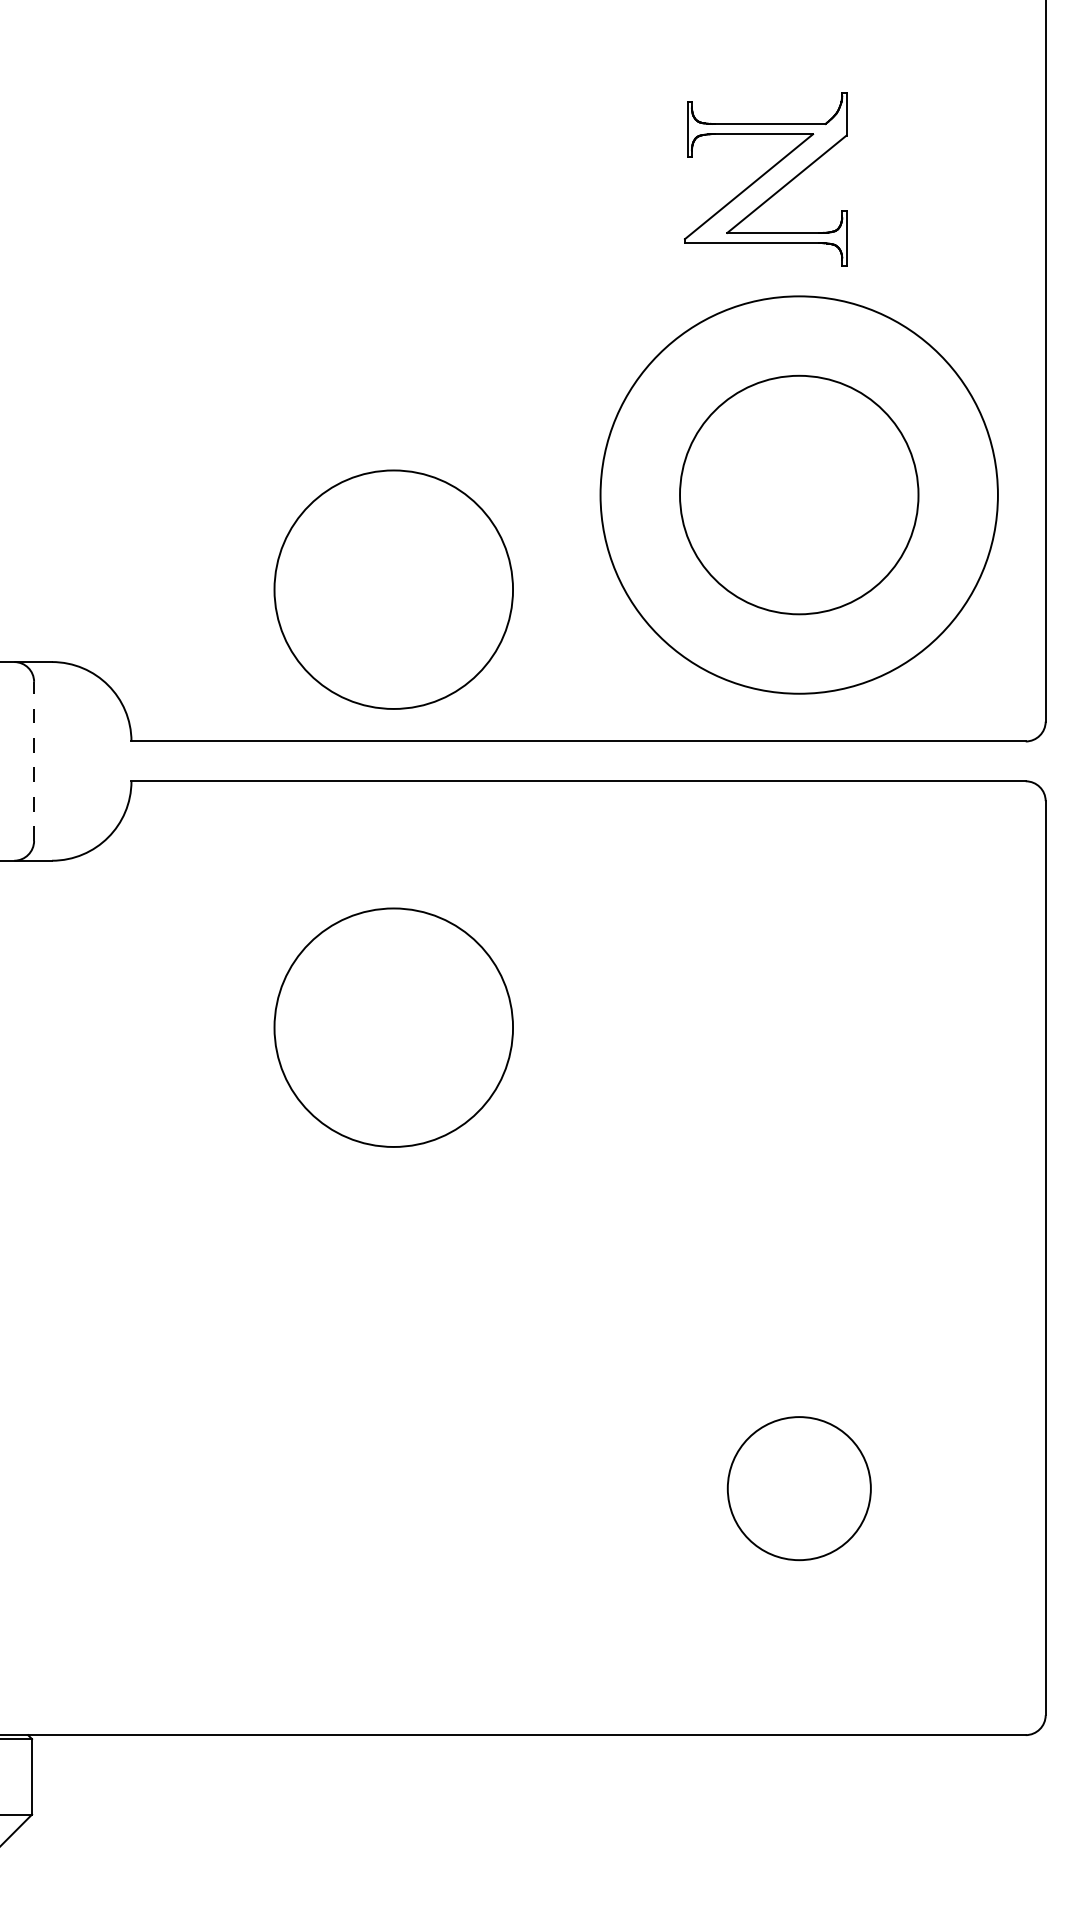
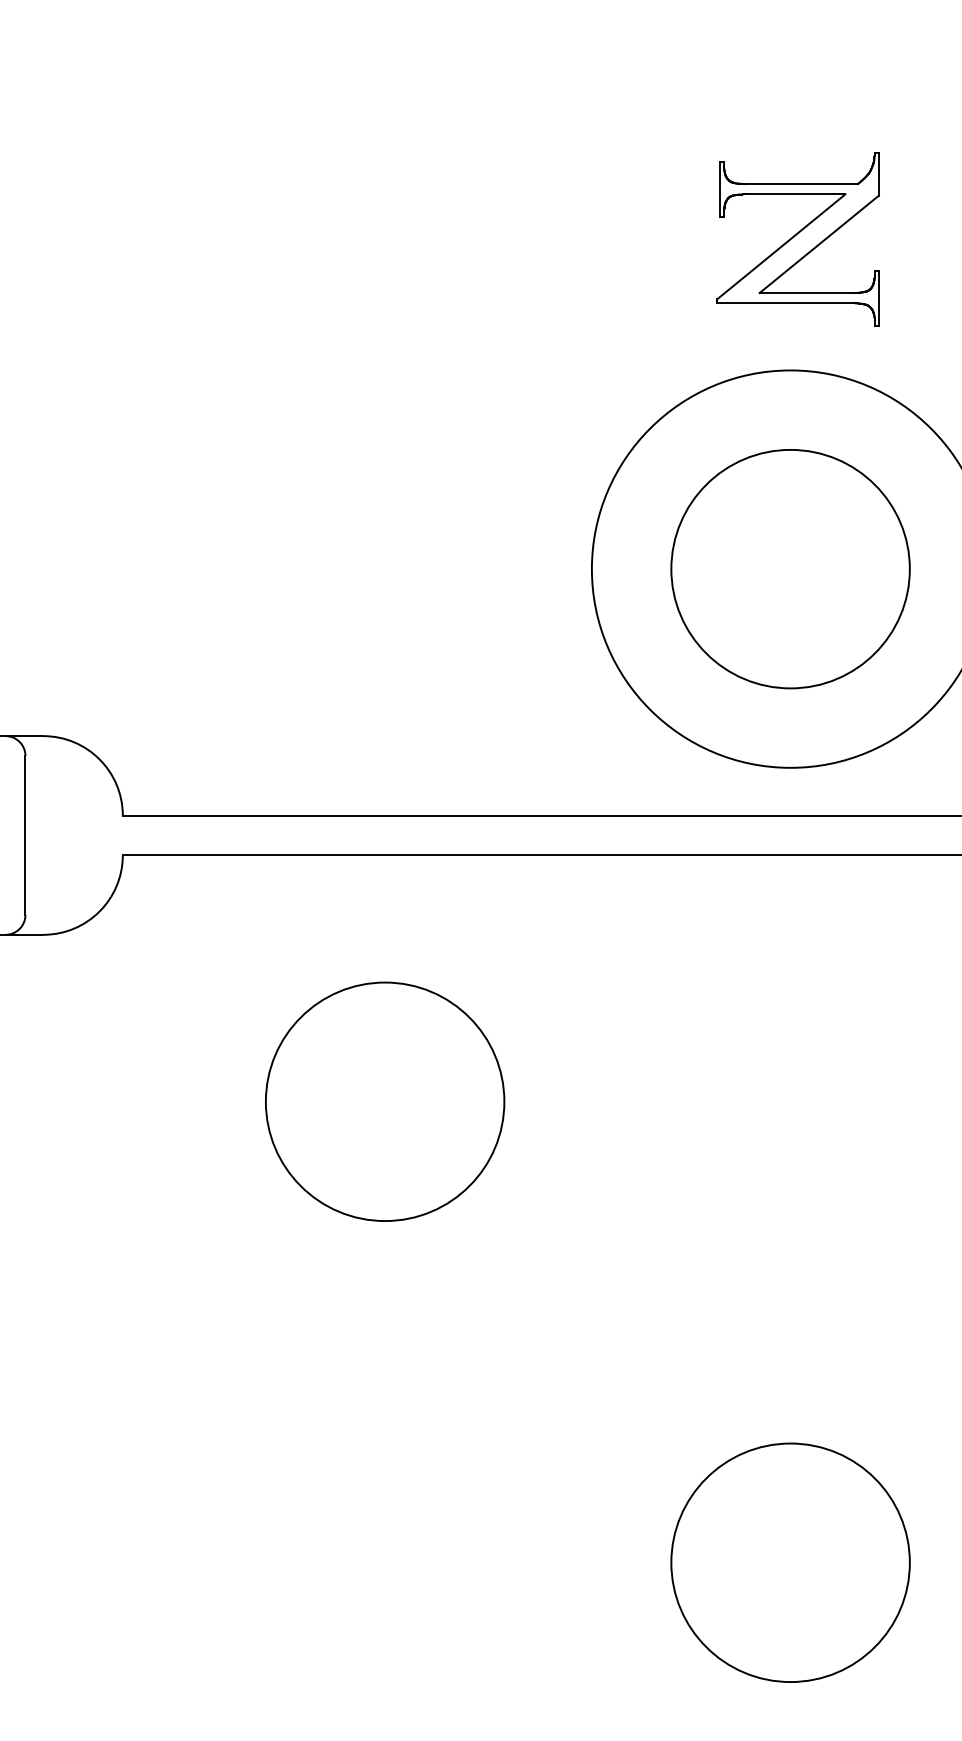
part: (765, 179) -> (797, 239), moved
circle: (393, 589) -> (384, 663), removed
line: (34, 761) -> (25, 835), dashed -> solid
circle: (799, 1488) -> (790, 1562), size x1.67

